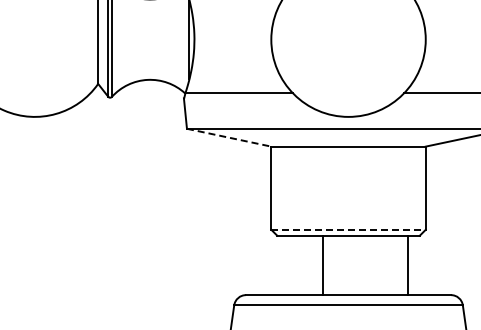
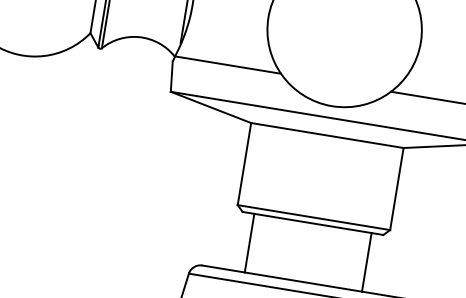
line: (229, 137) -> (211, 107), dashed -> solid
line: (349, 229) -> (314, 217), dashed -> solid
line: (323, 265) -> (249, 243), moved

